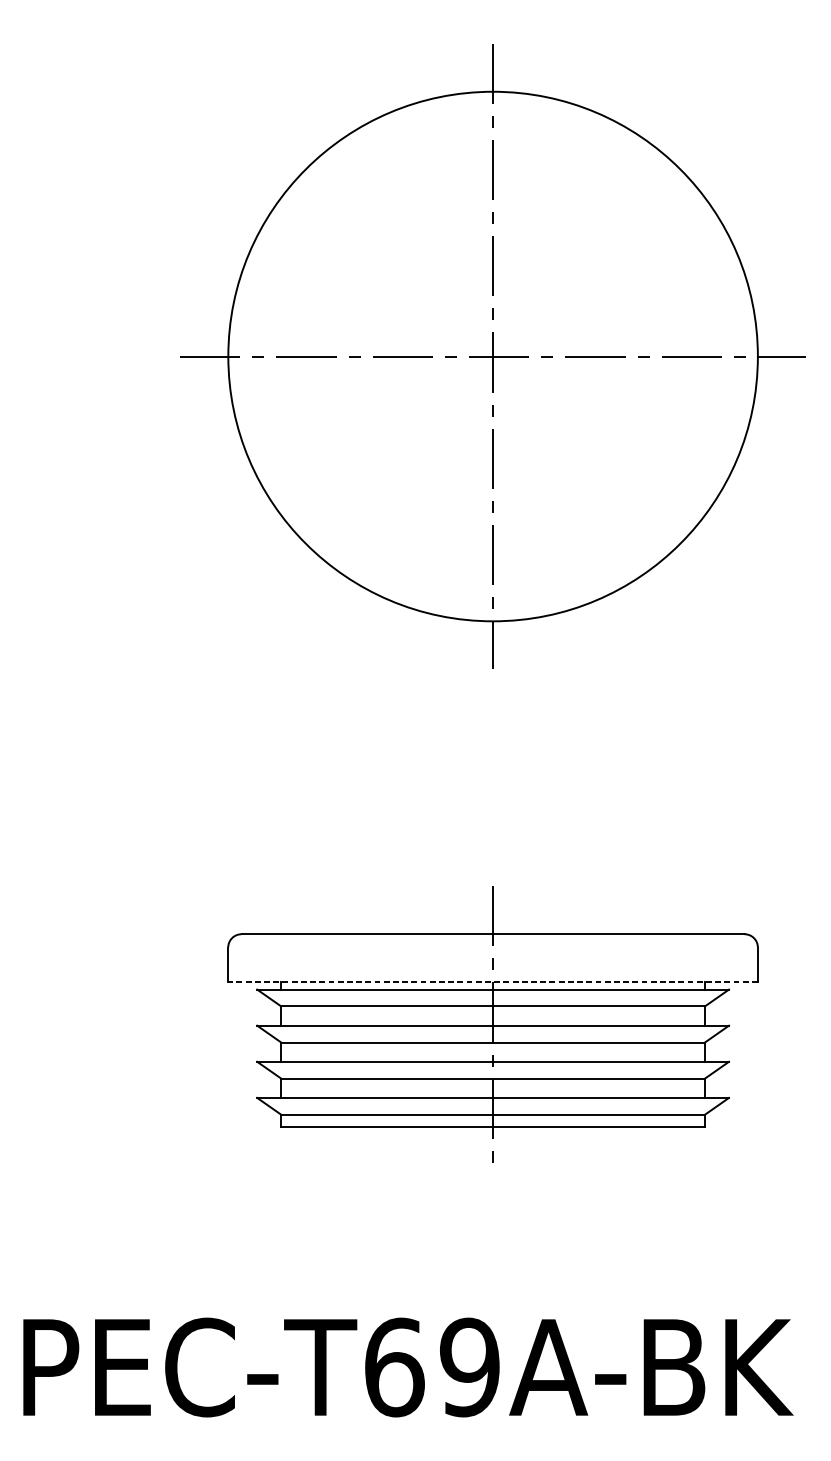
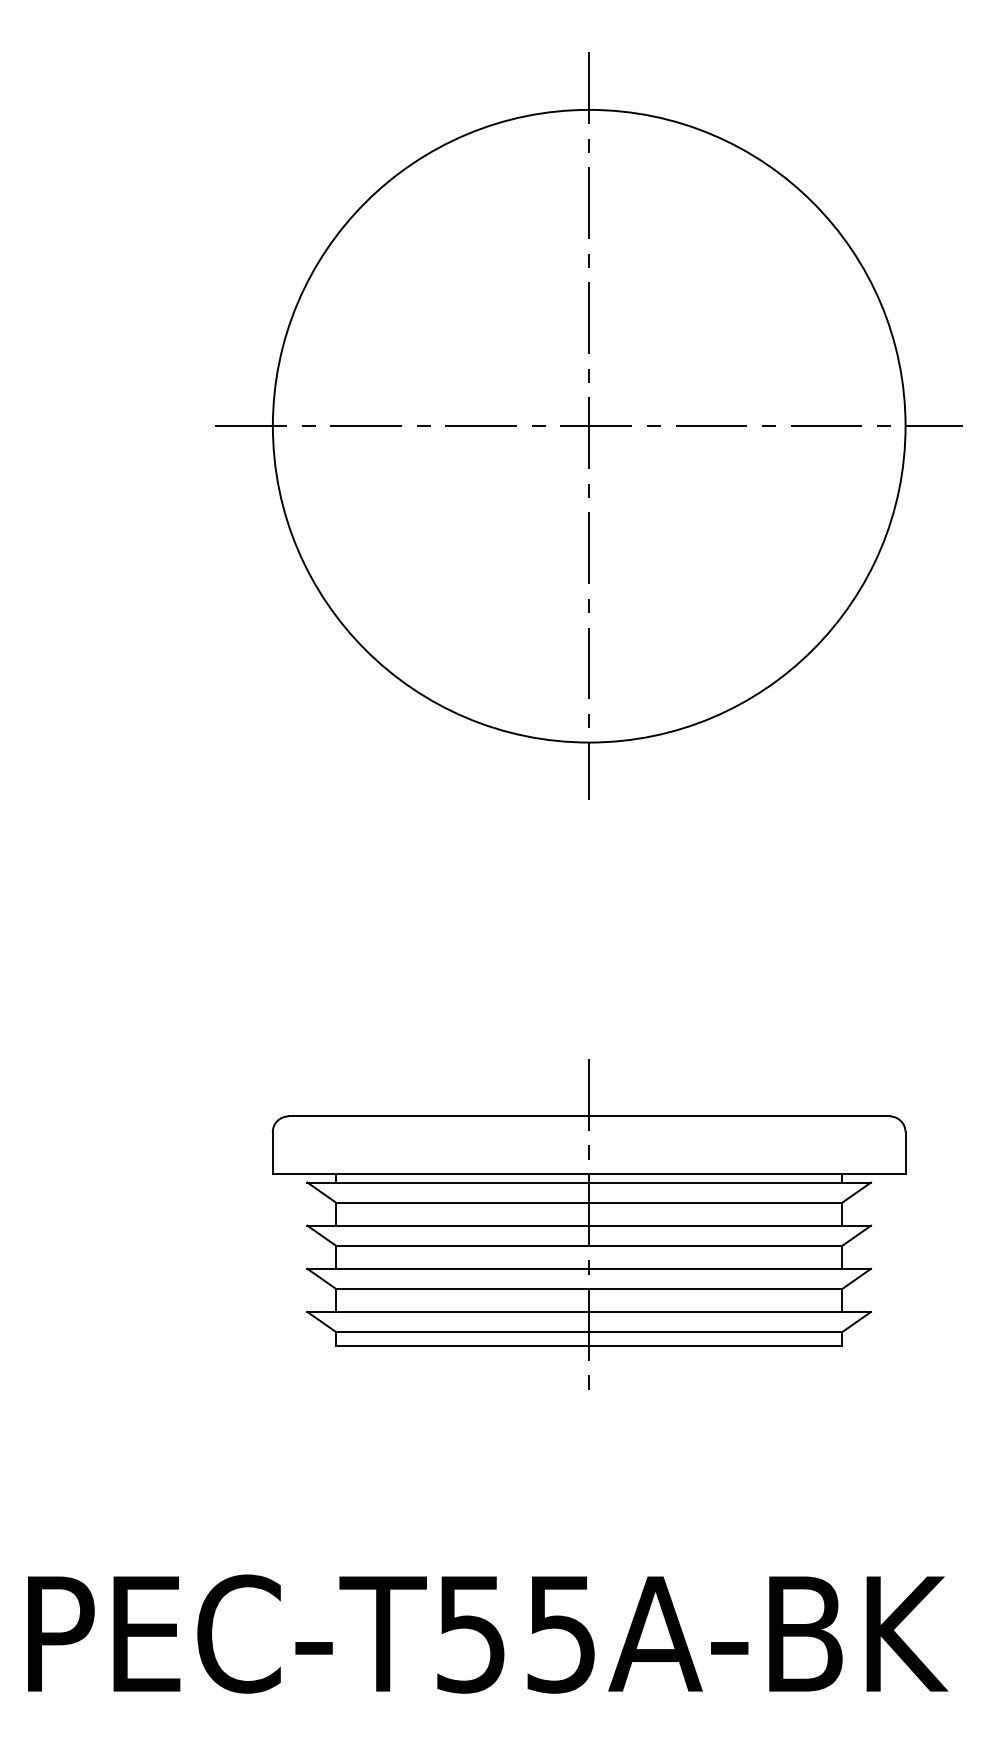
line: (492, 982) -> (588, 1173), dashed -> solid
text: (432, 1367) -> (516, 1633), PEC-T69A-BK -> PEC-T55A-BK

